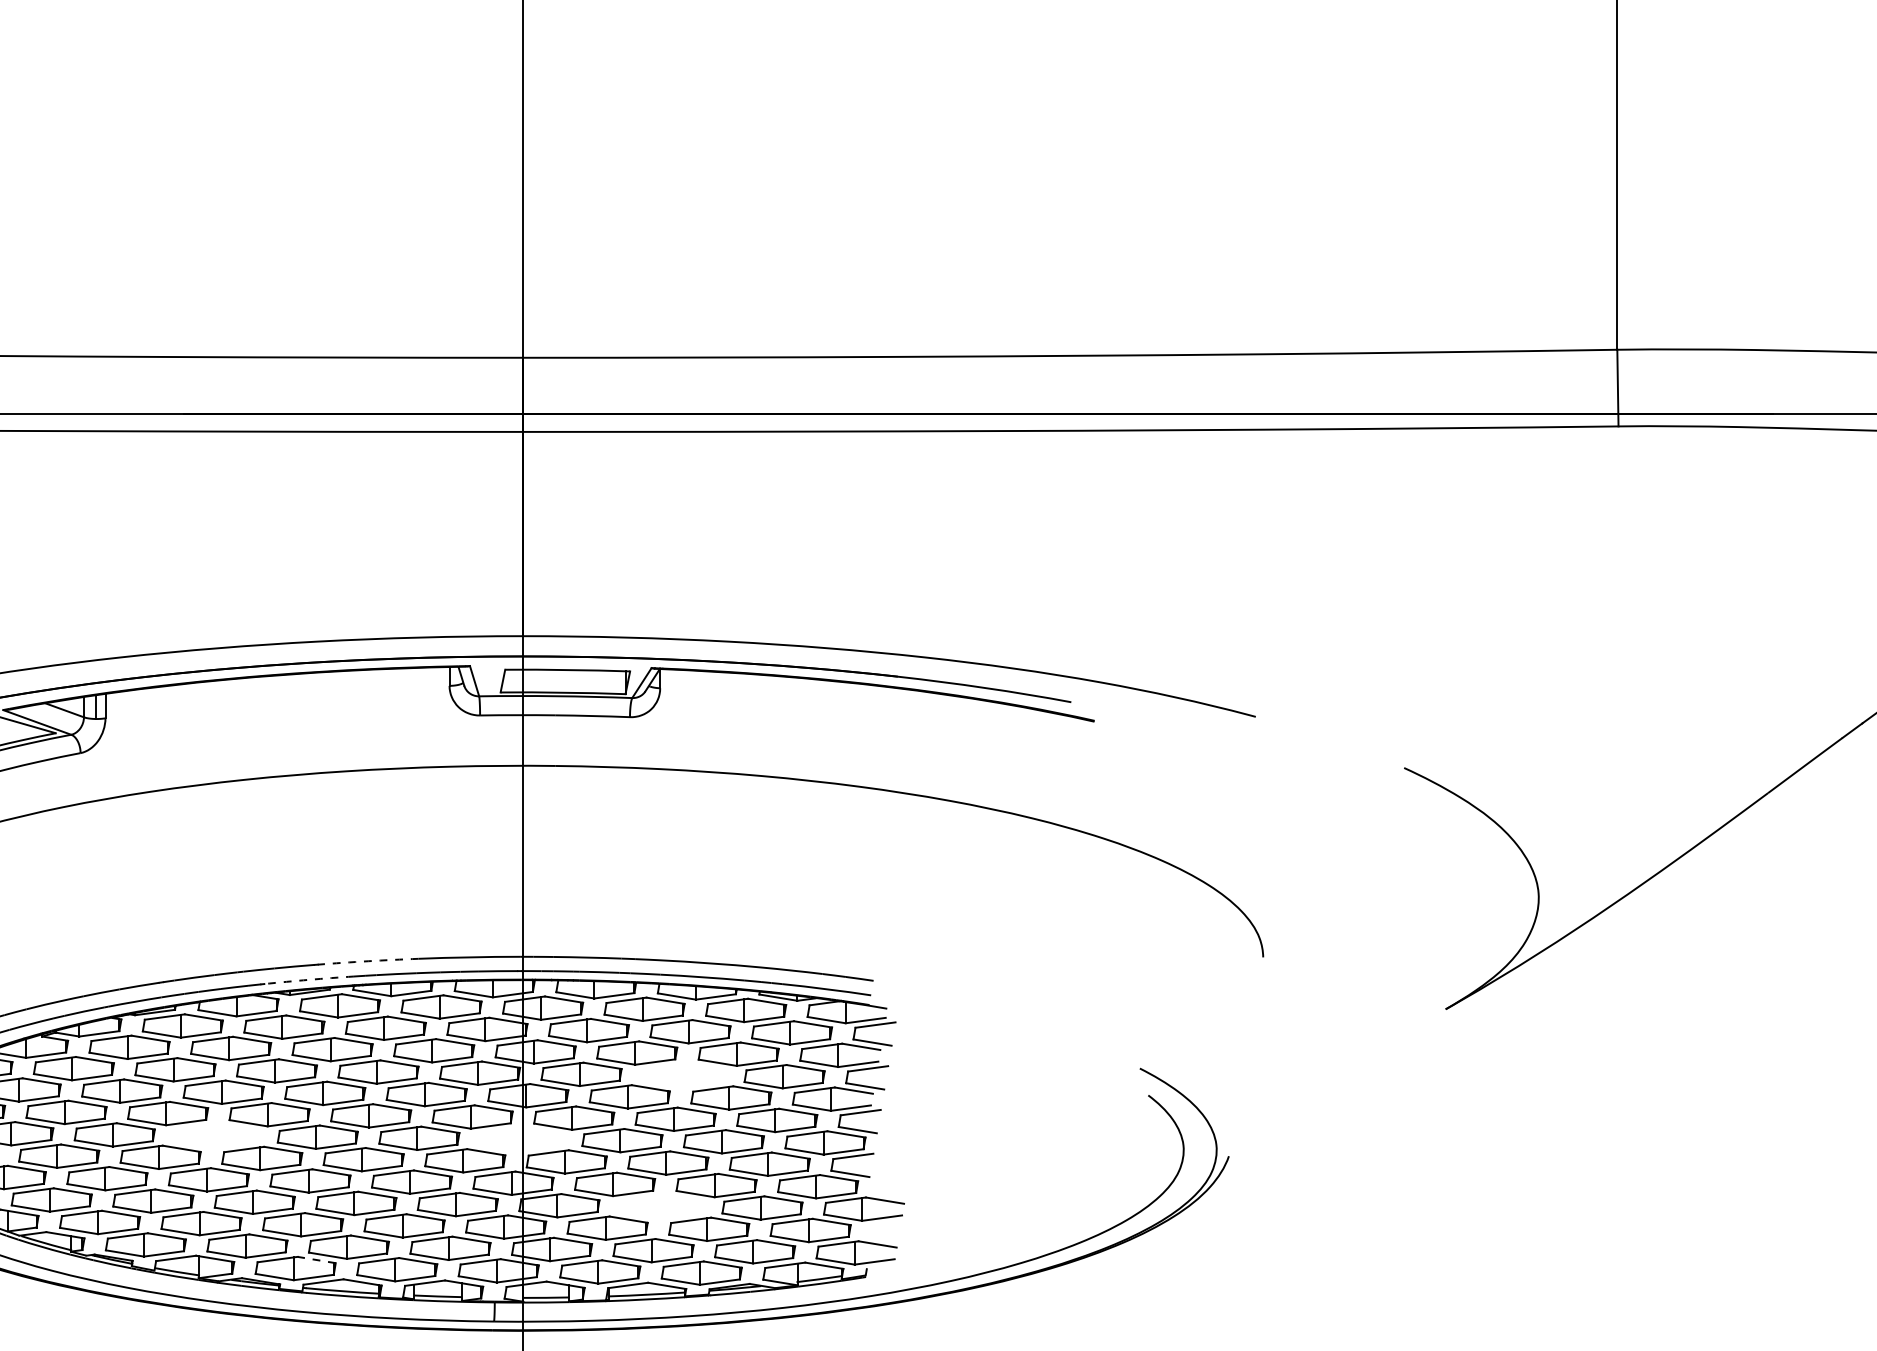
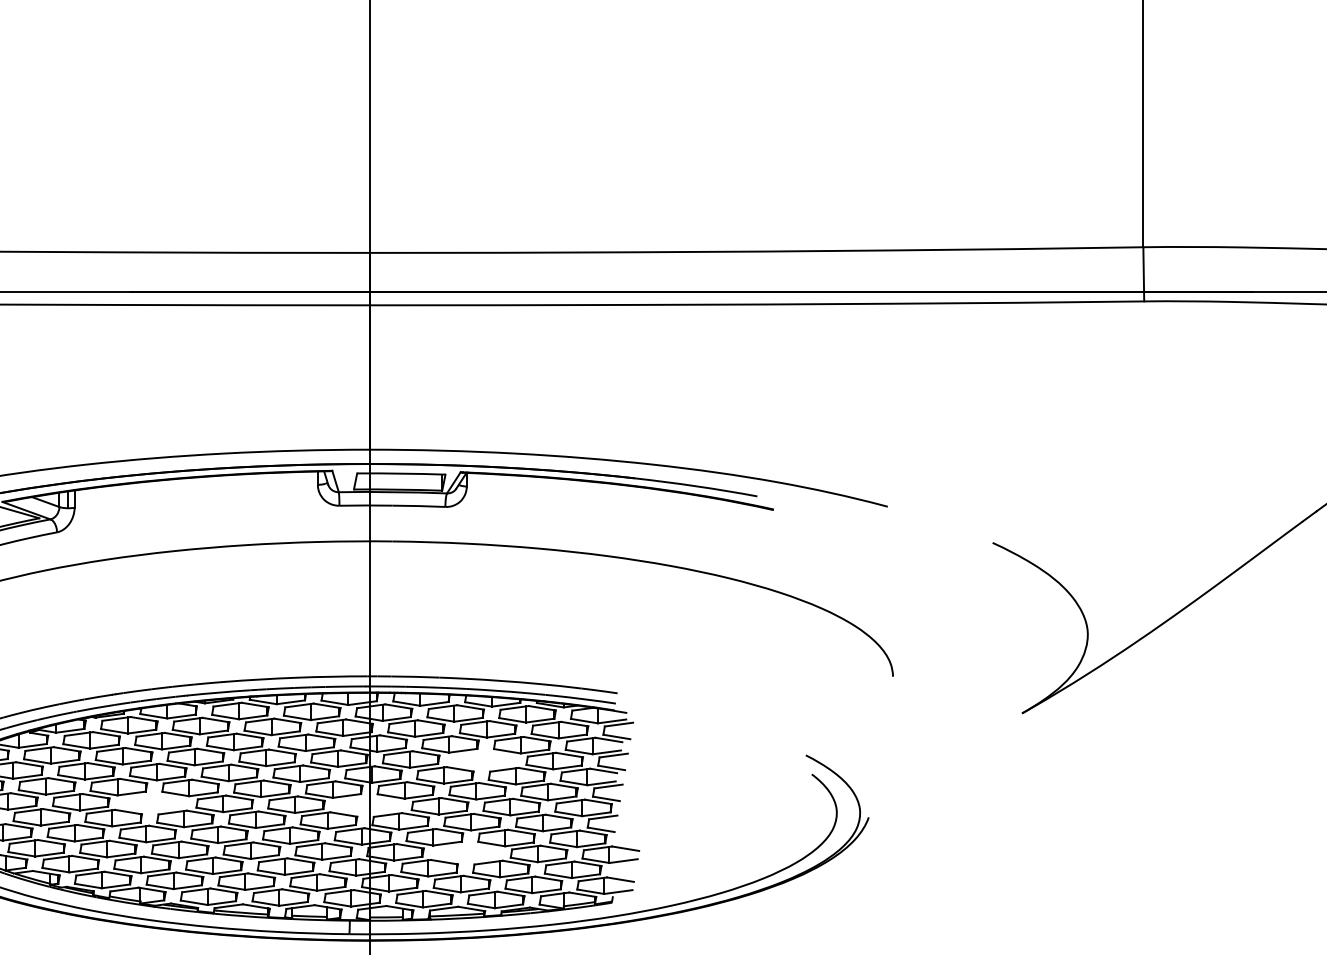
arc: (368, 961) -> (260, 679), dashed -> solid
arc: (309, 979) -> (218, 692), dashed -> solid
line: (316, 1259) -> (223, 890), dashed -> solid

